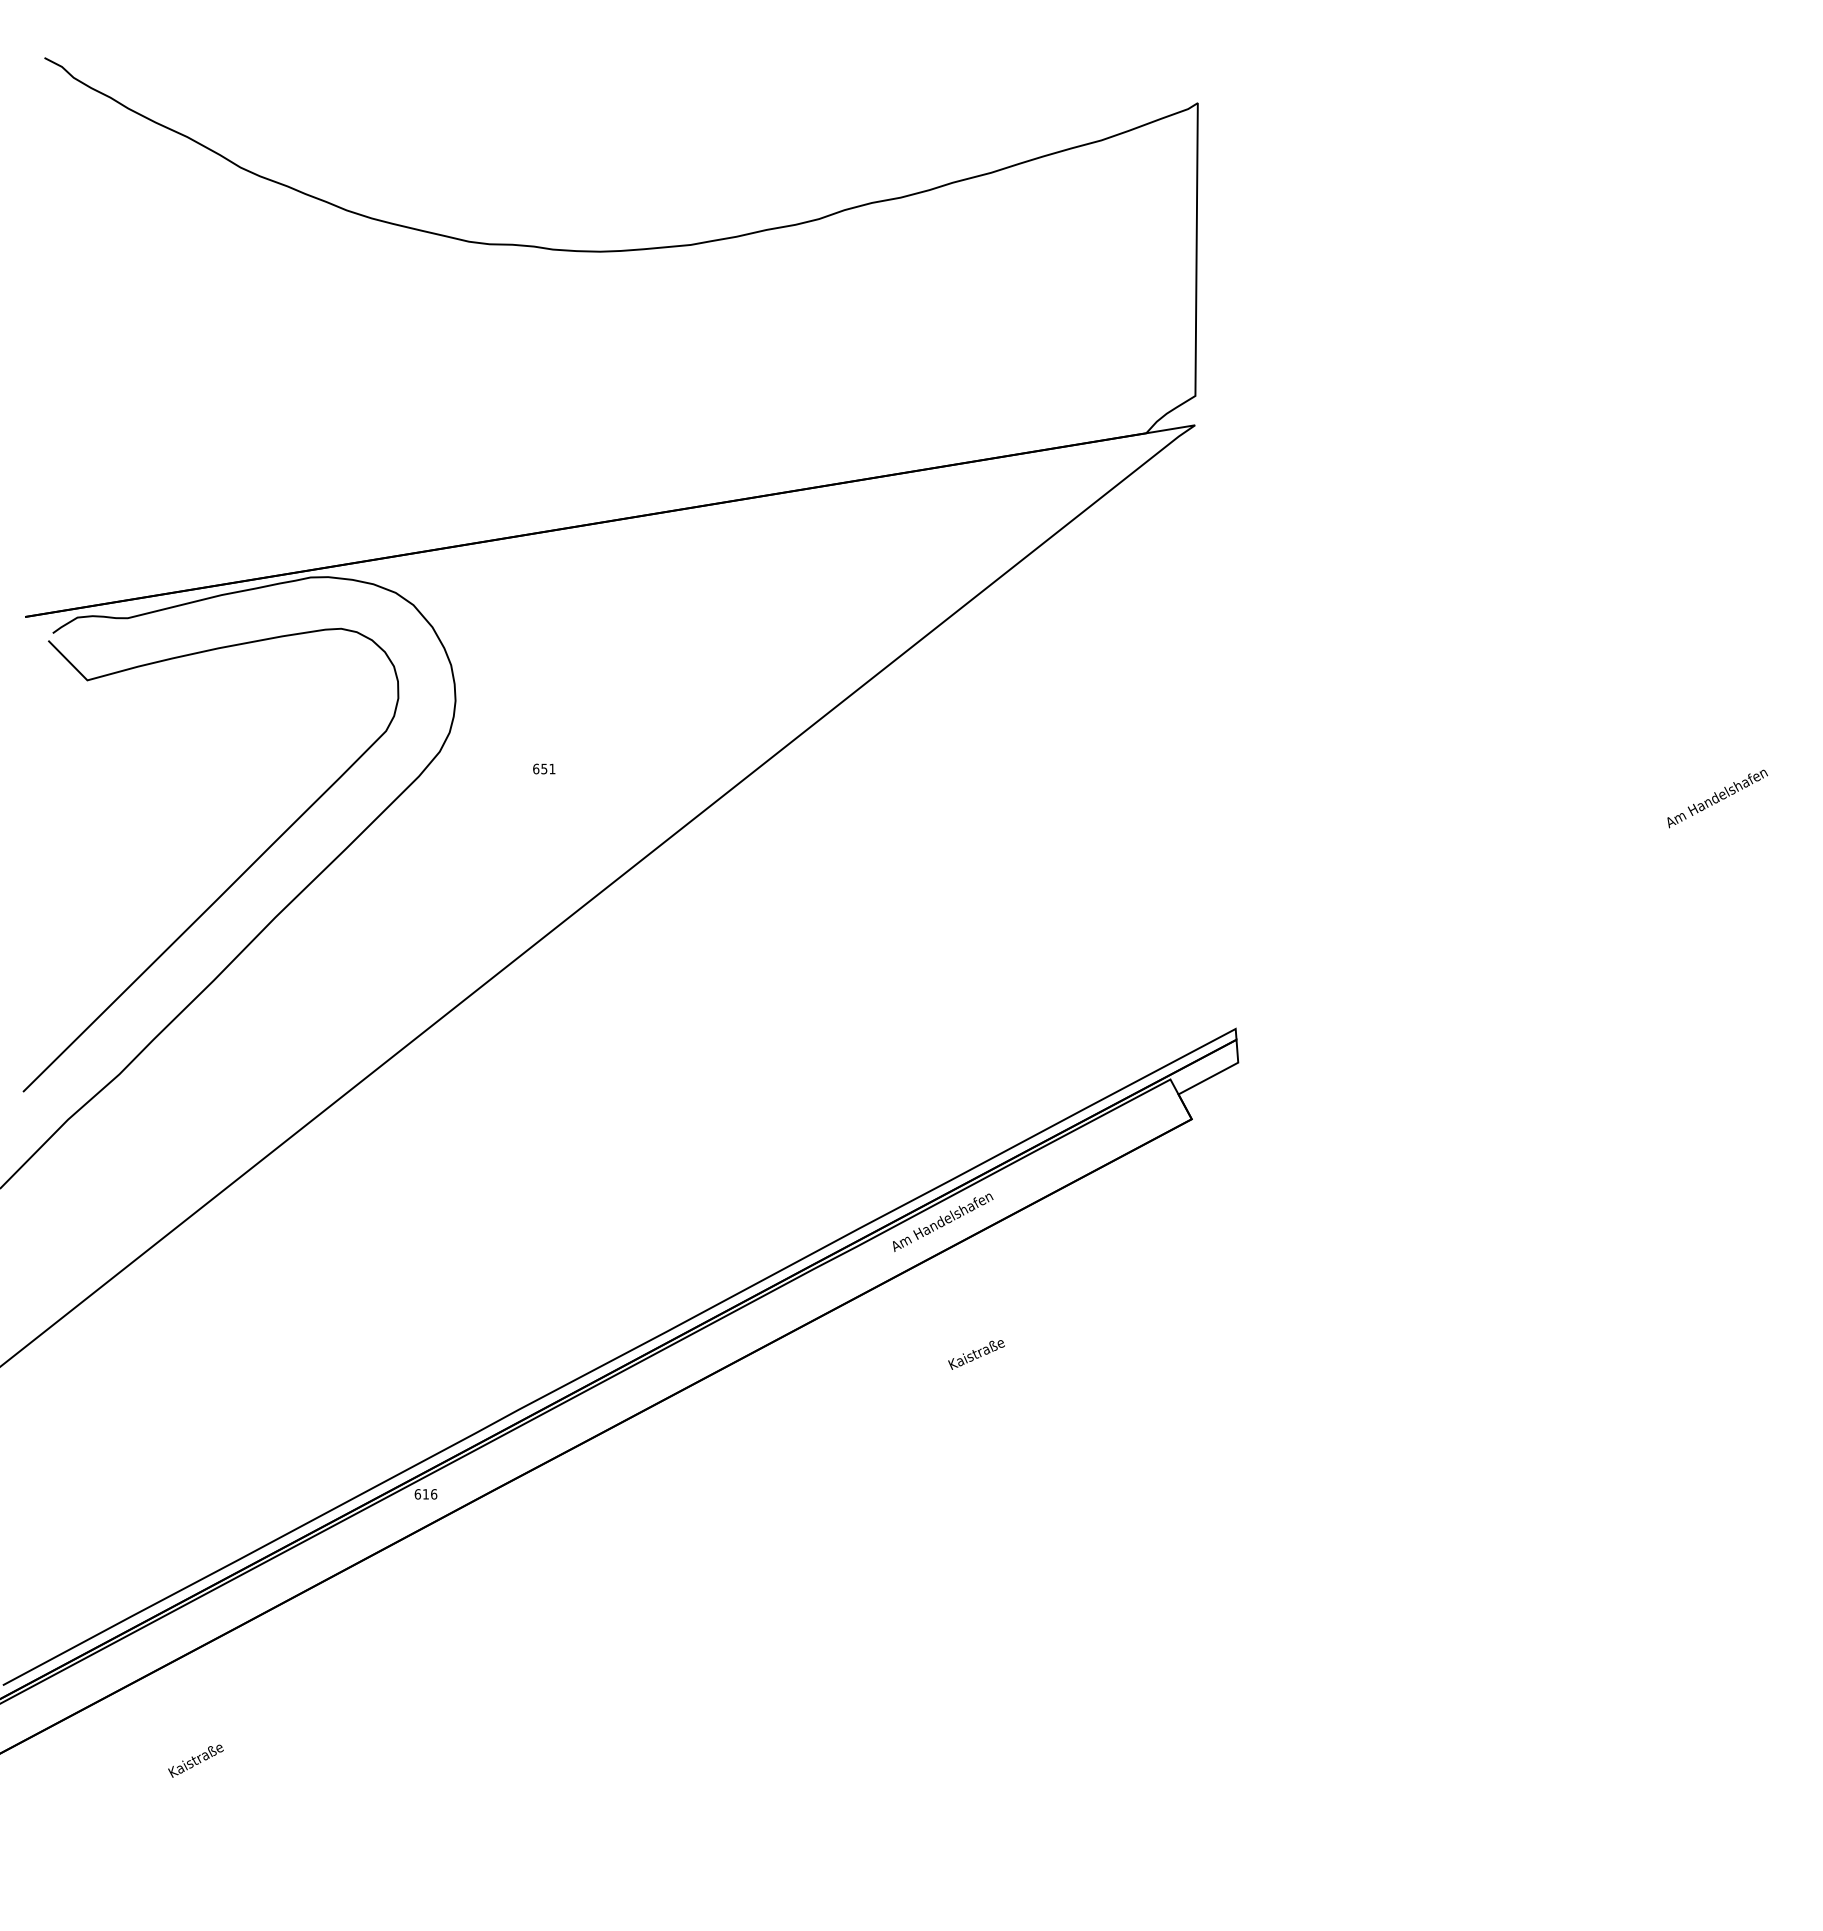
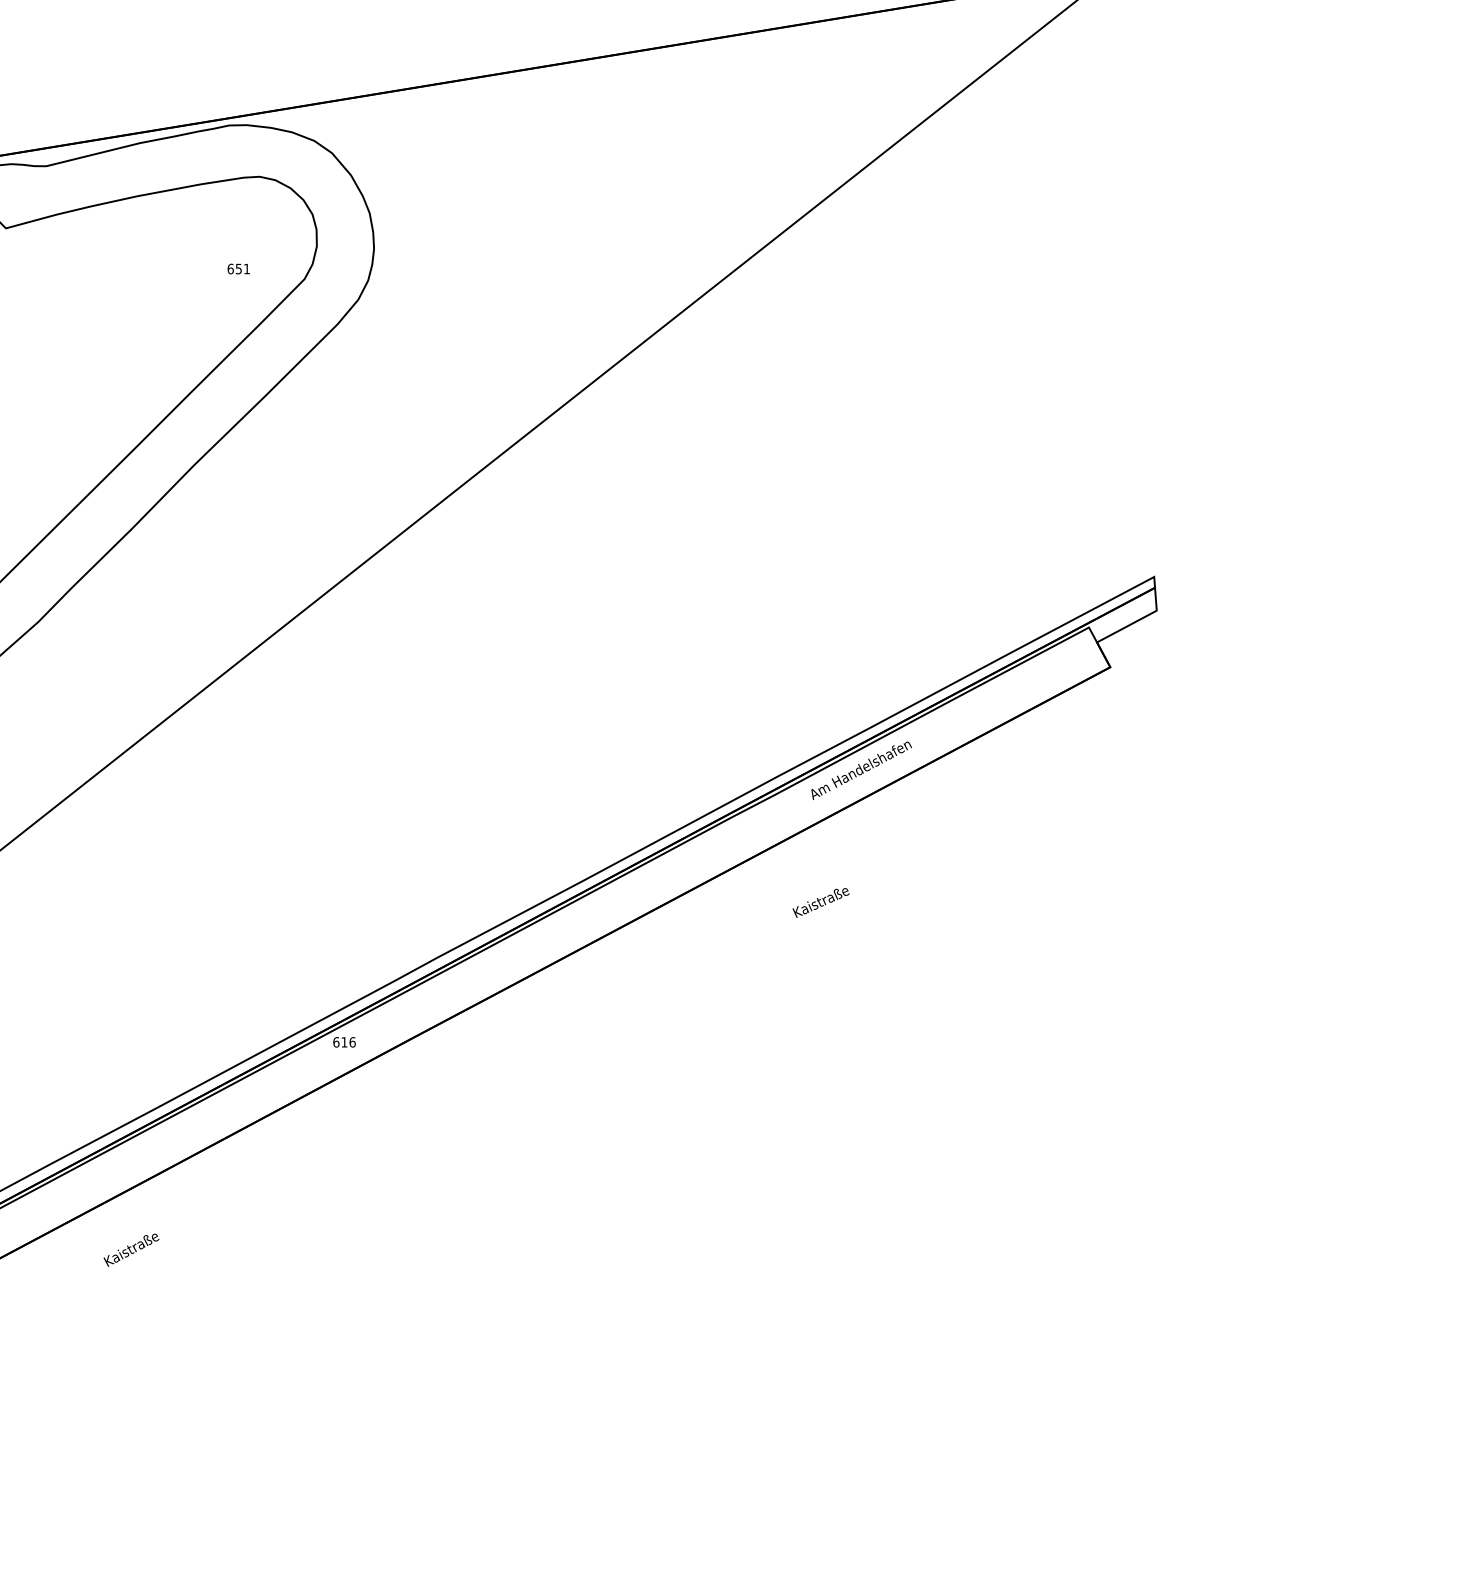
text: (544, 768) -> (239, 268), moved
text: (976, 1354) -> (821, 902), moved
text: (195, 1760) -> (131, 1249), moved

